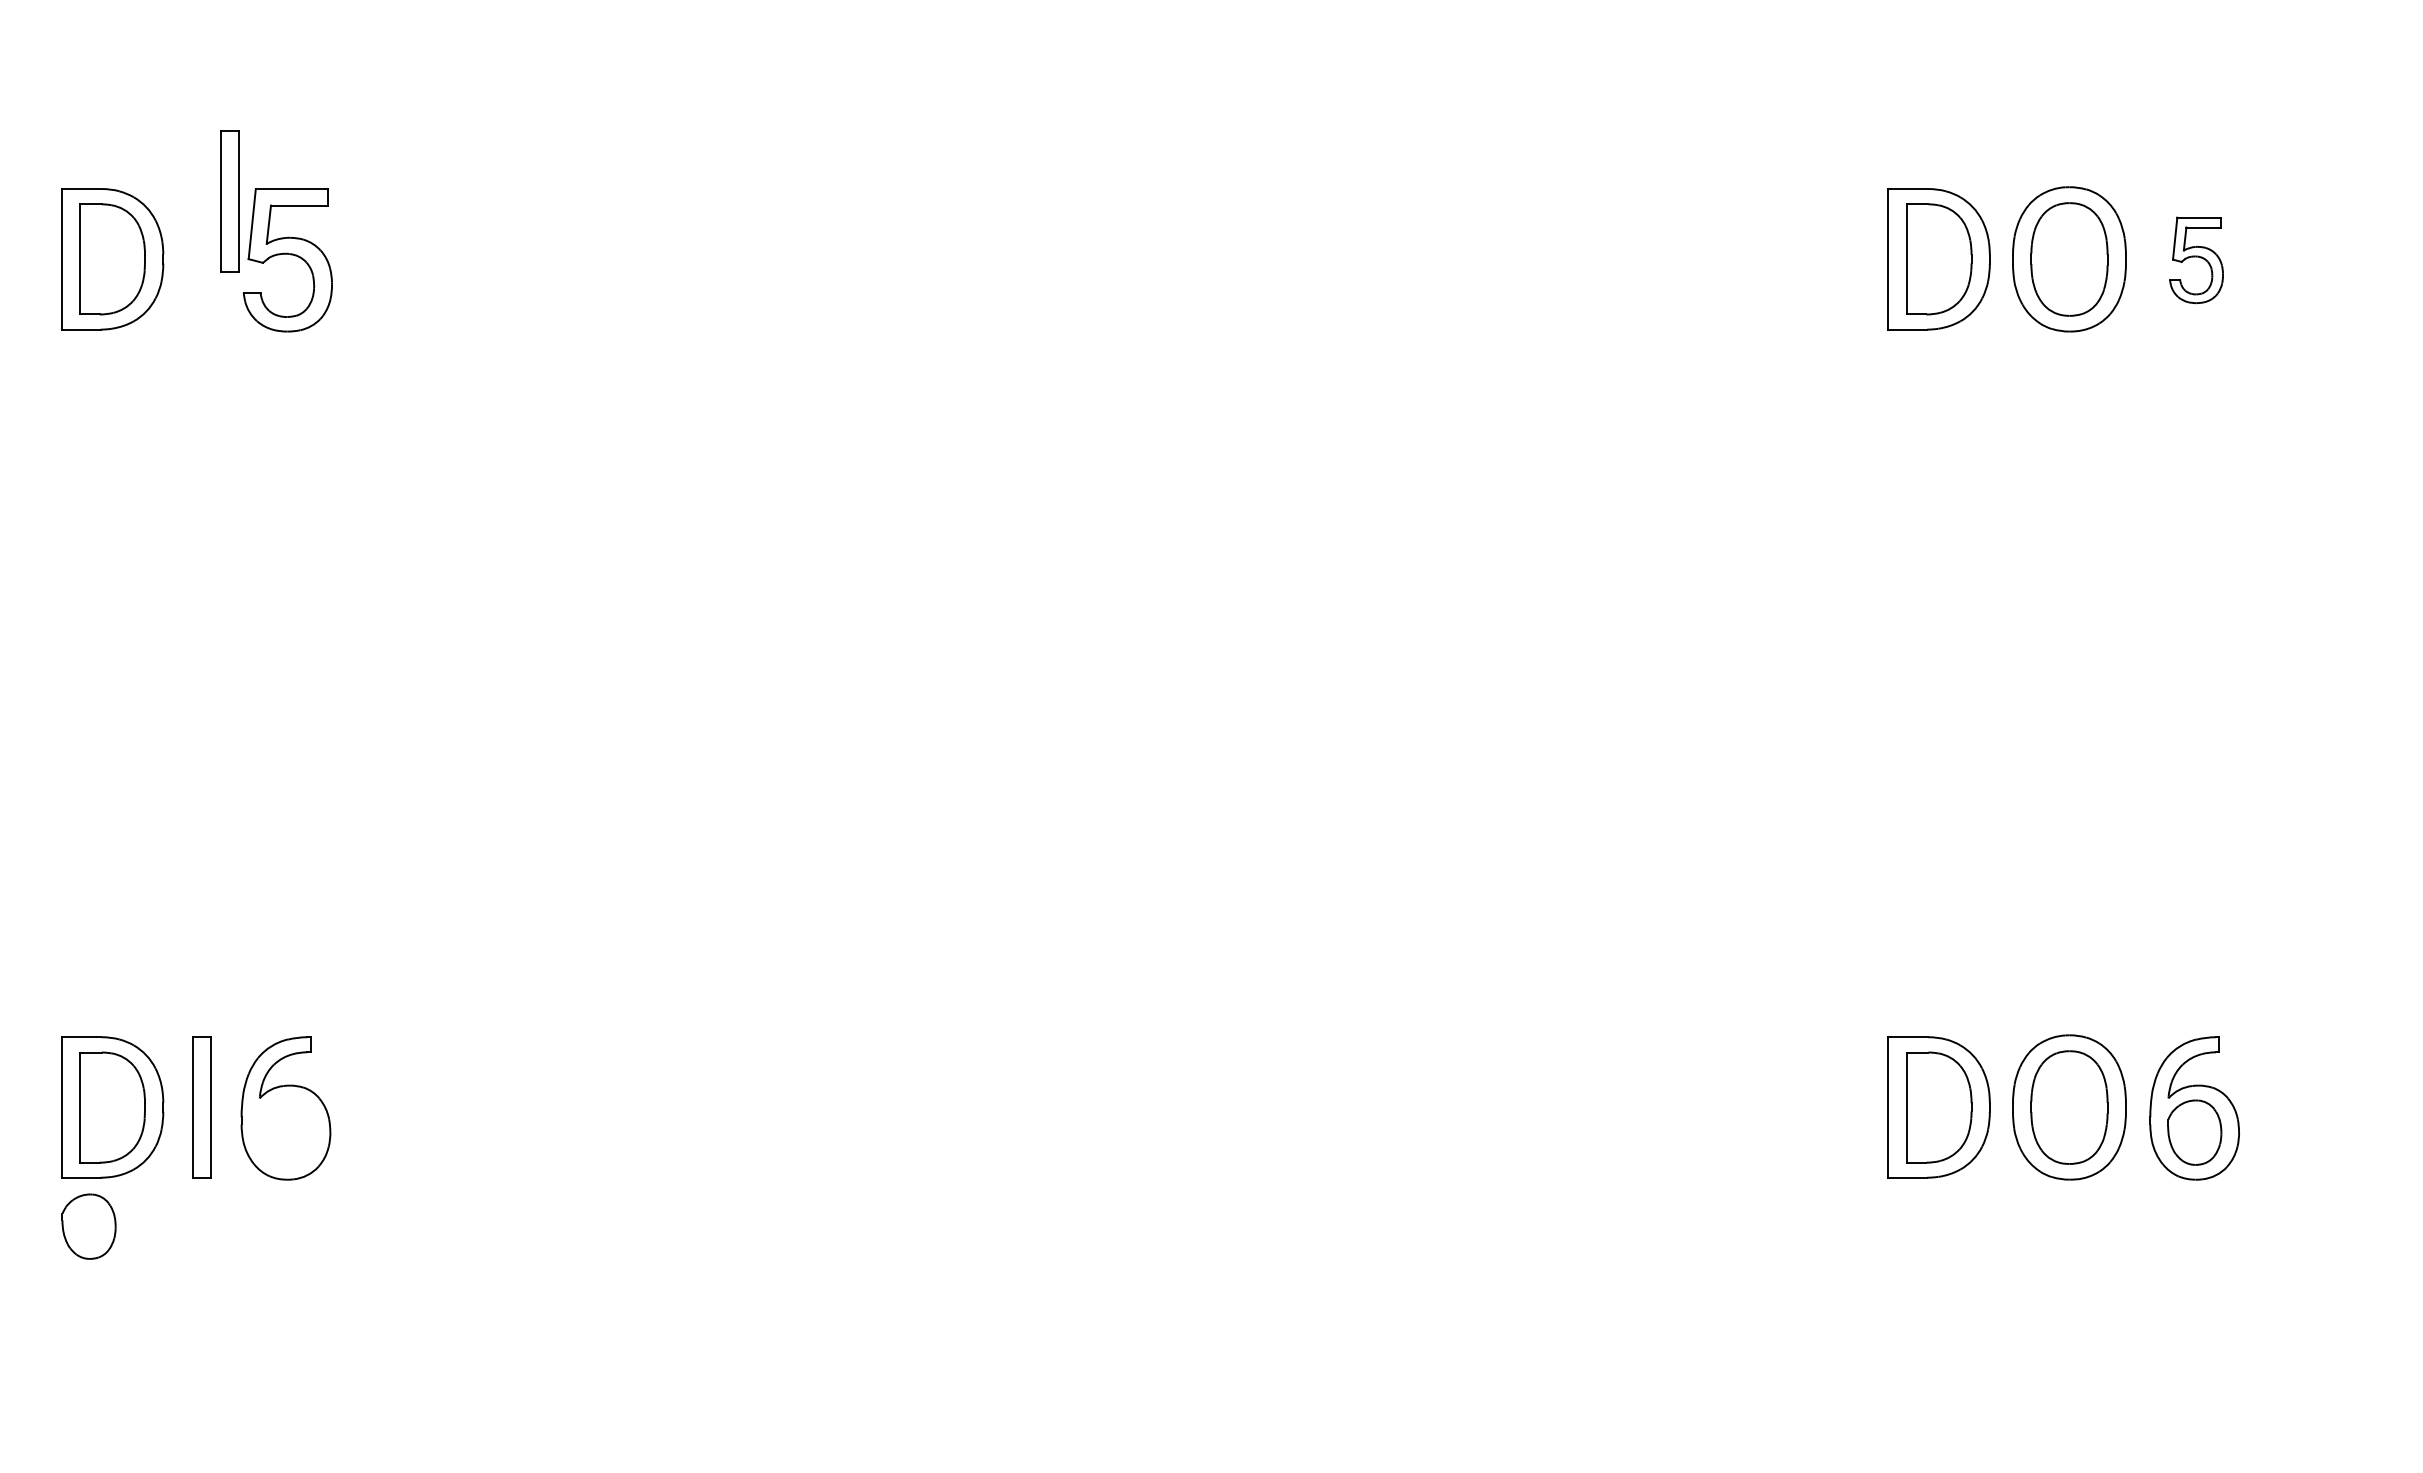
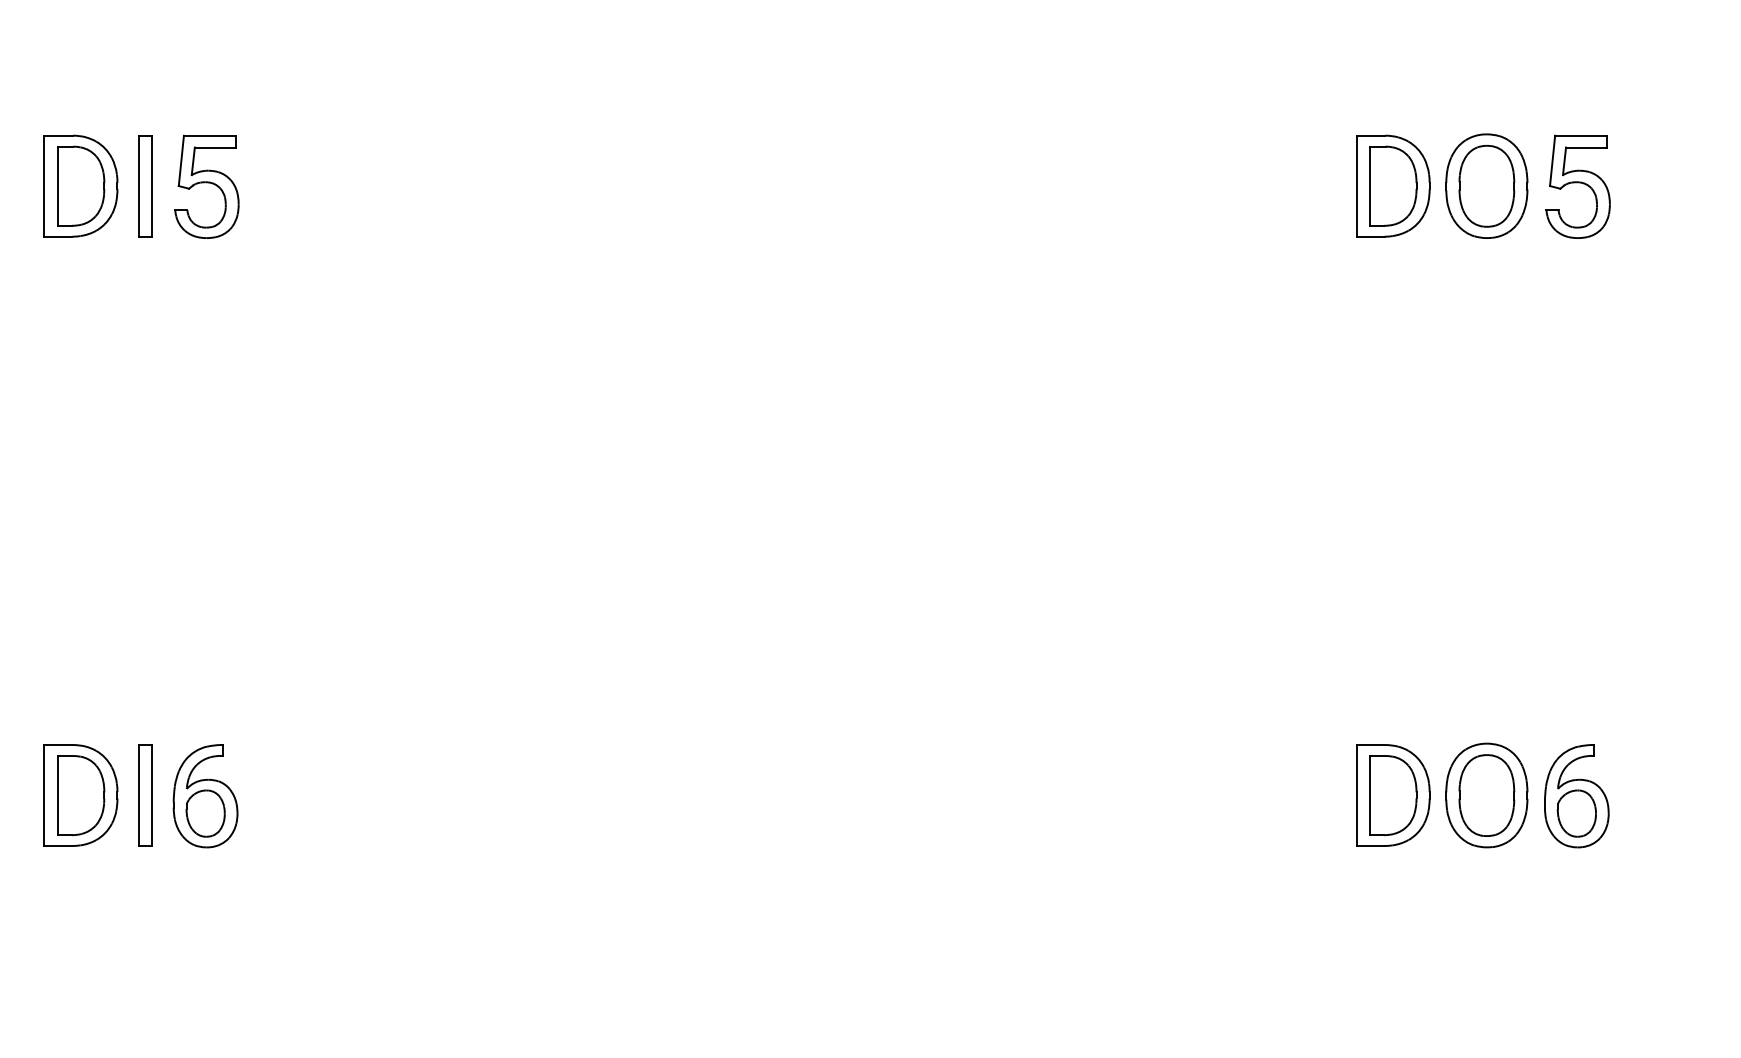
part: (229, 201) -> (144, 186), moved
part: (2196, 260) -> (1578, 187), size x1.67
part: (88, 1226) -> (205, 813), moved

